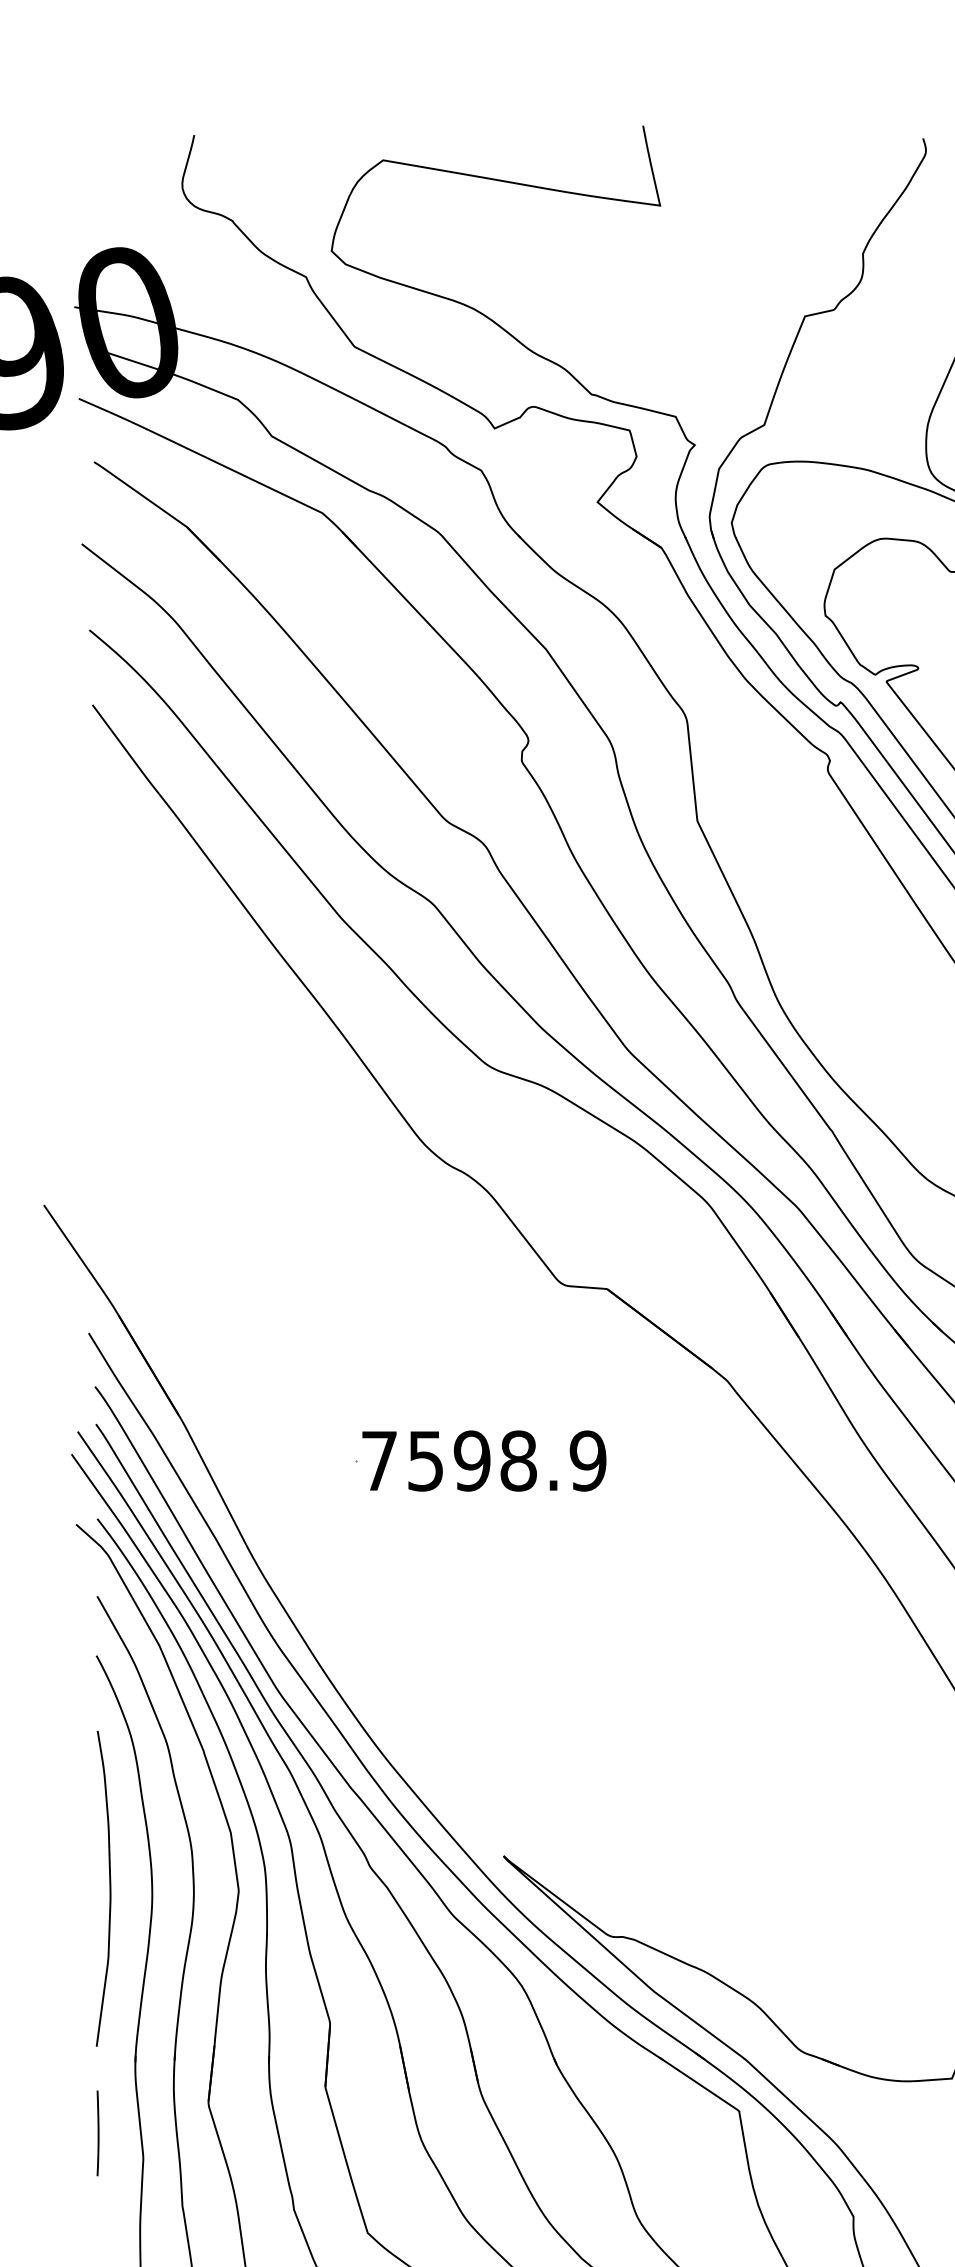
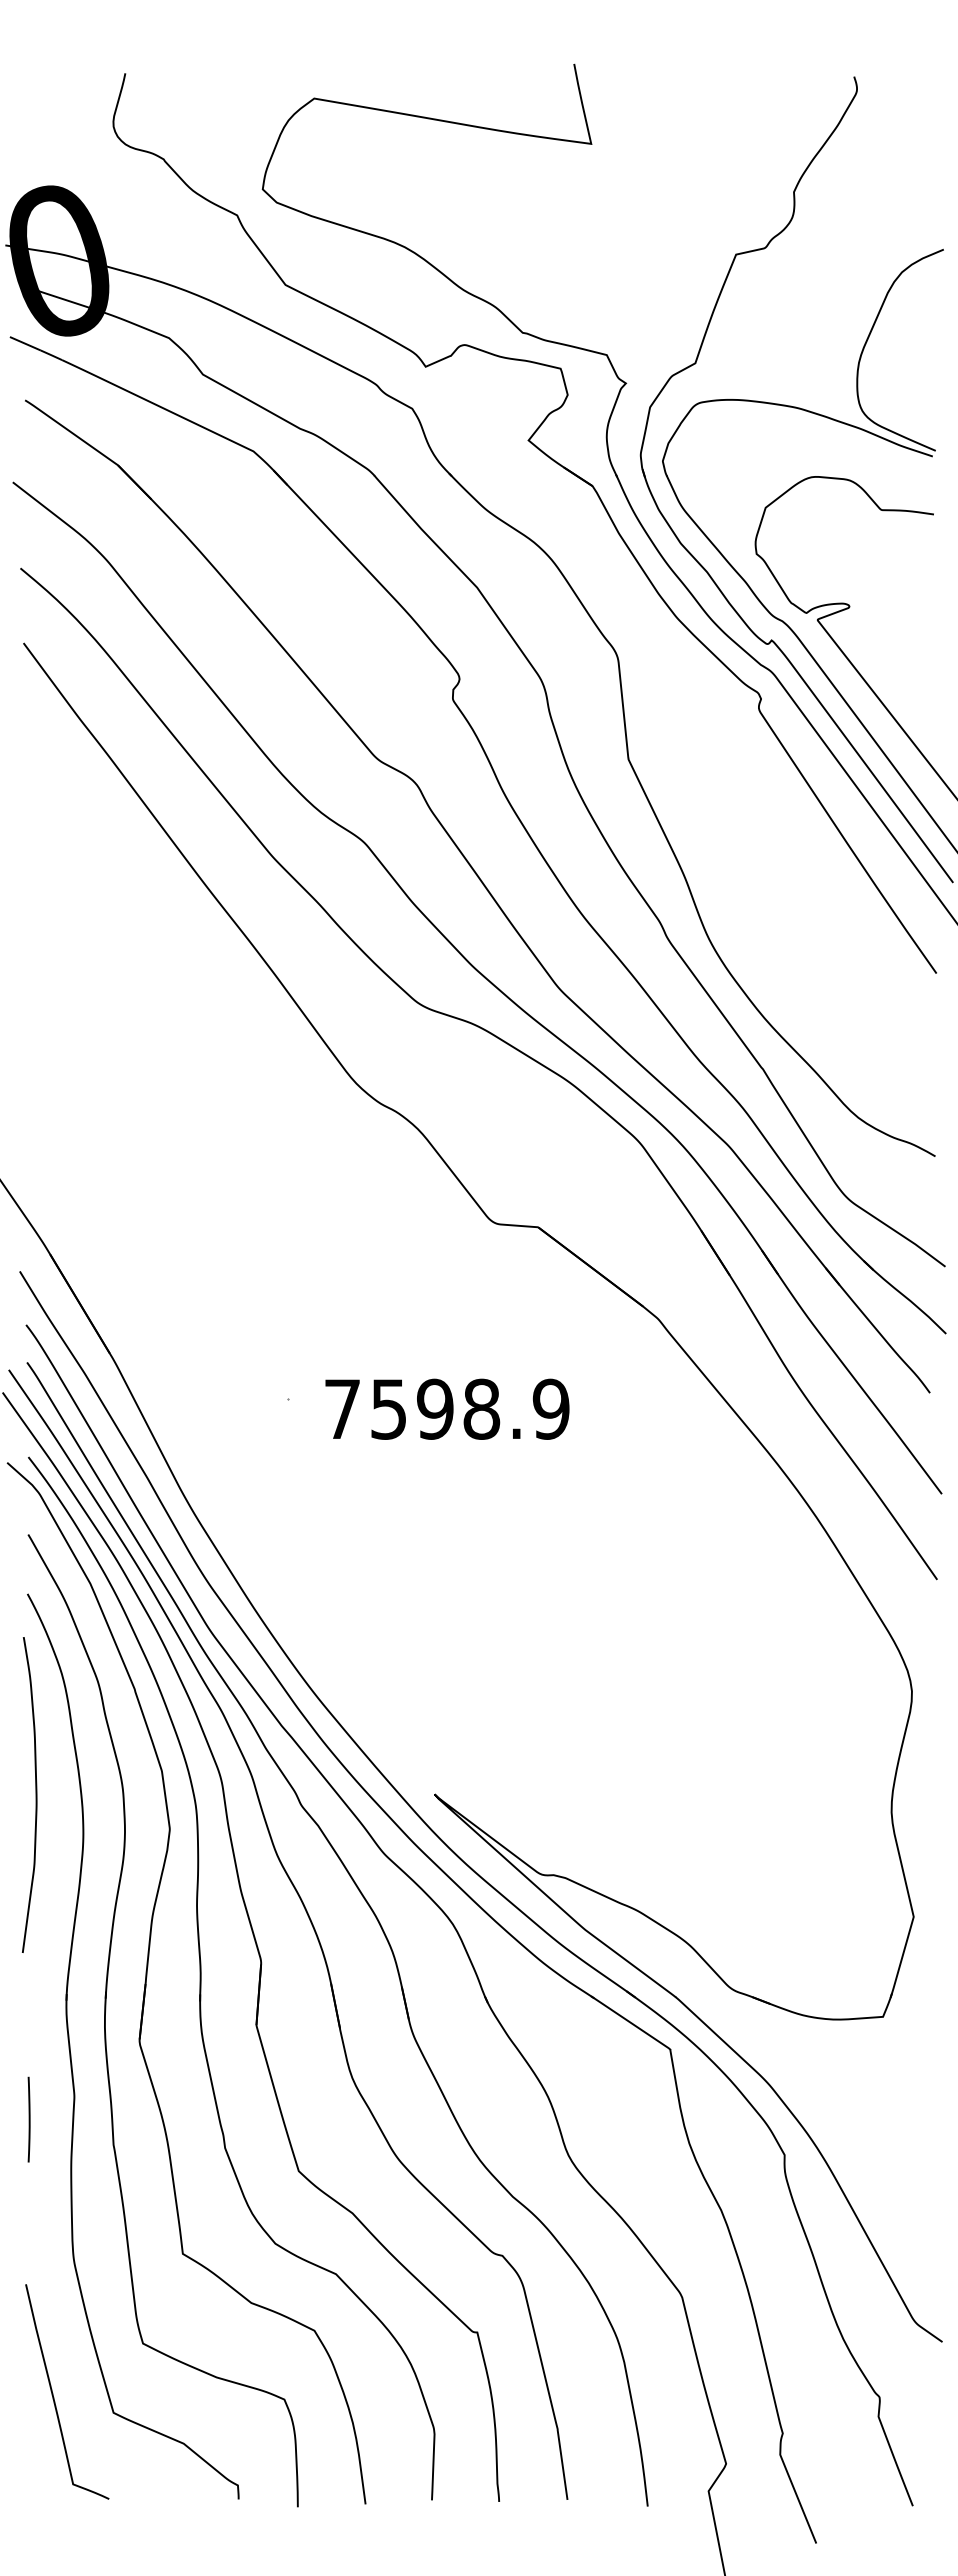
text: (484, 1460) -> (447, 1408), moved
curve: (109, 1888) -> (35, 1794), moved
line: (97, 2133) -> (28, 2119), moved

